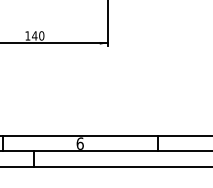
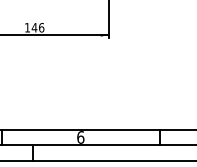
text: (41, 35) -> (41, 27), 140 -> 146

